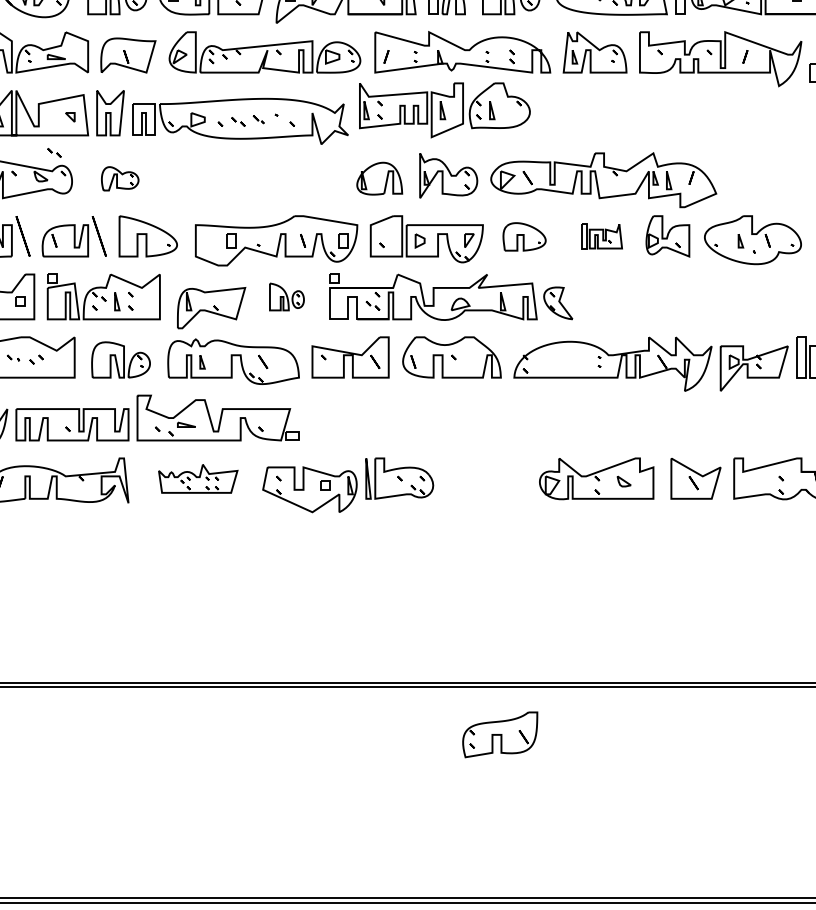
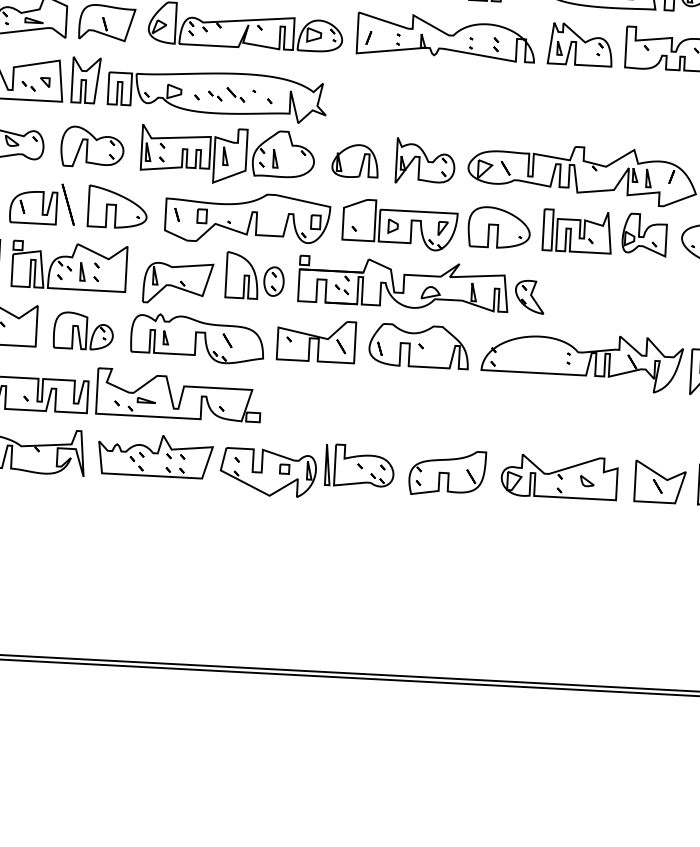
part: (444, 110) -> (227, 156), moved
part: (258, 119) -> (235, 94), size x1.67
part: (54, 152) -> (28, 85), moved
part: (119, 178) -> (91, 147), size x1.67
part: (524, 236) -> (499, 227), size x1.43
part: (601, 236) -> (577, 231), size x1.67
line: (302, 240) -> (176, 214), moved
part: (286, 296) -> (254, 275), size x1.67
part: (198, 478) -> (155, 455), size x1.43
part: (500, 734) -> (447, 472), moved

